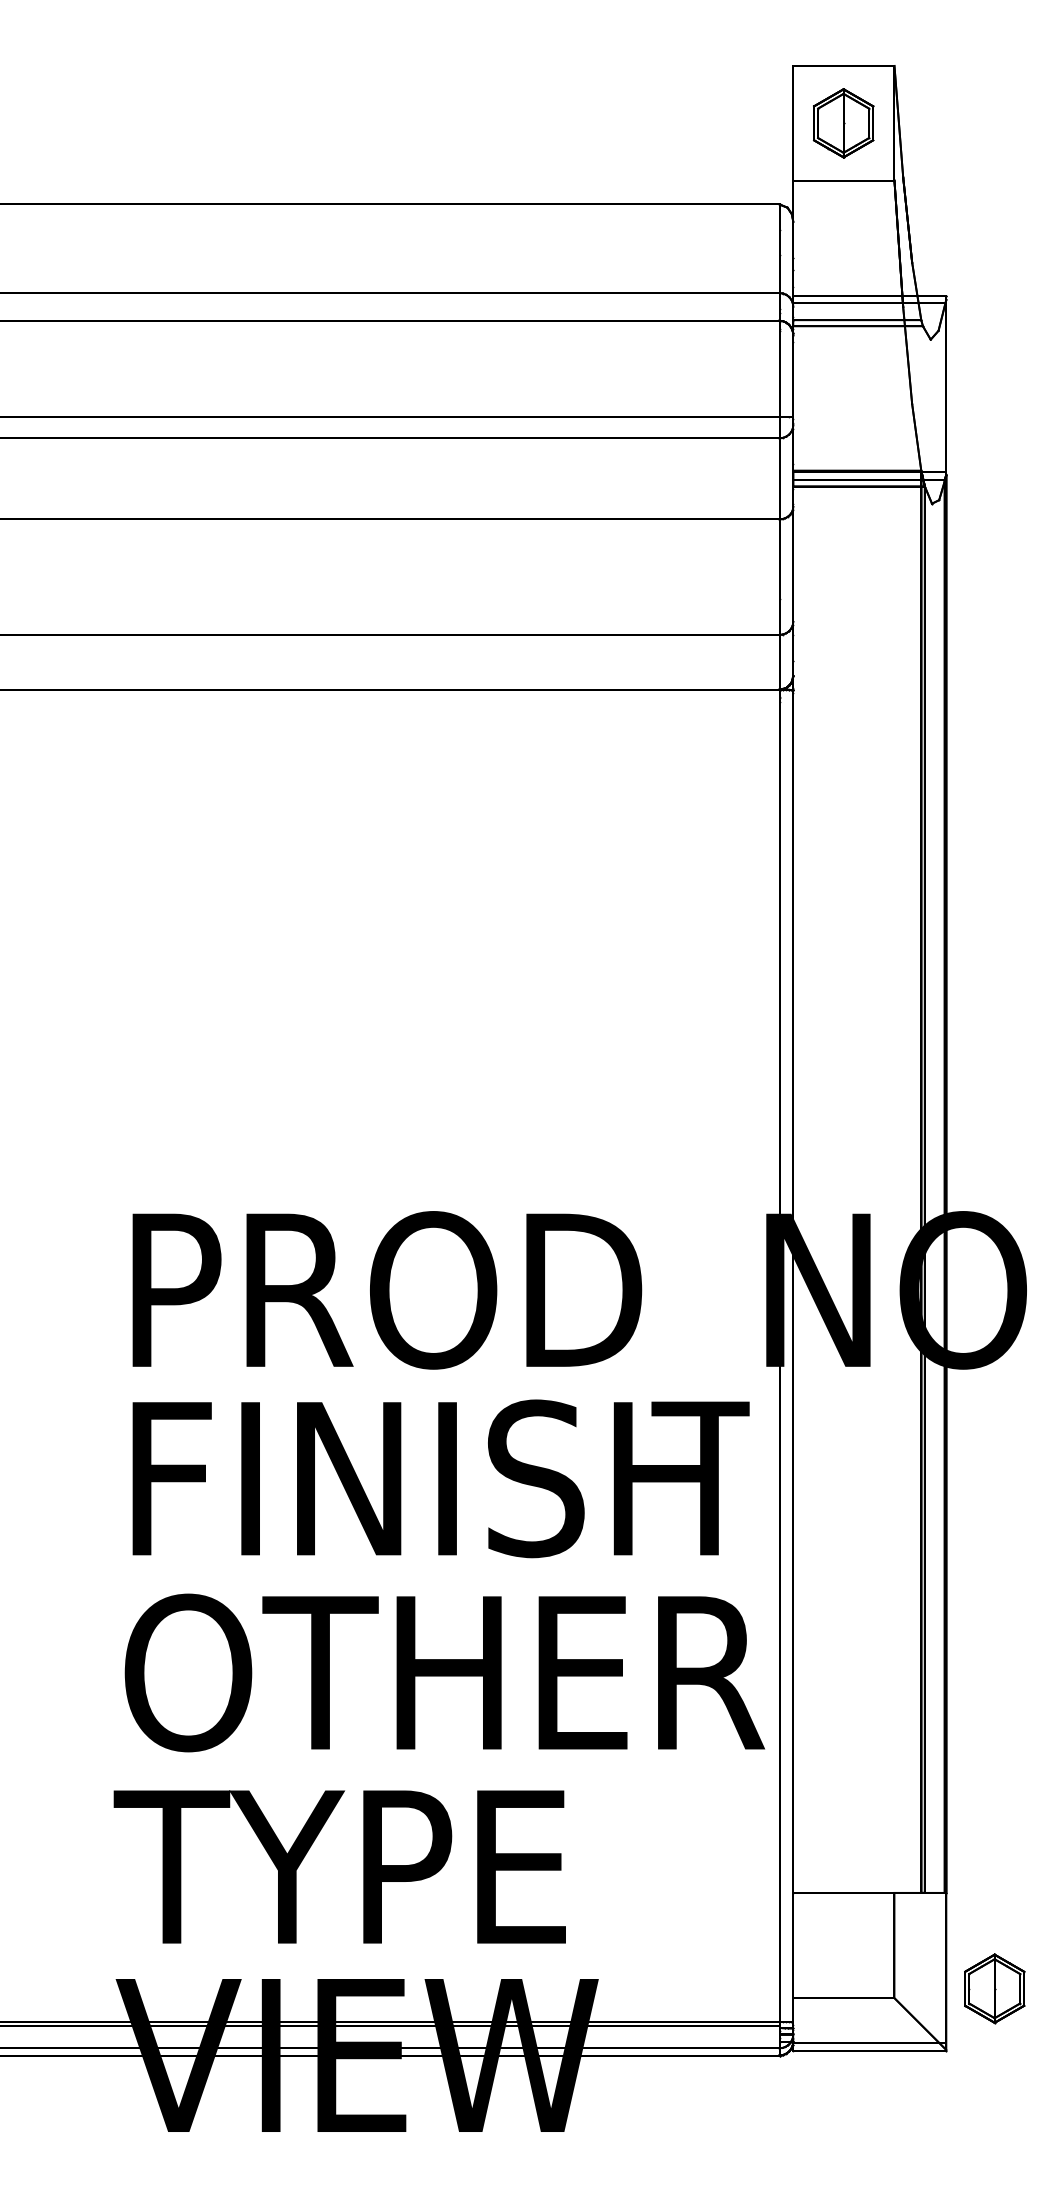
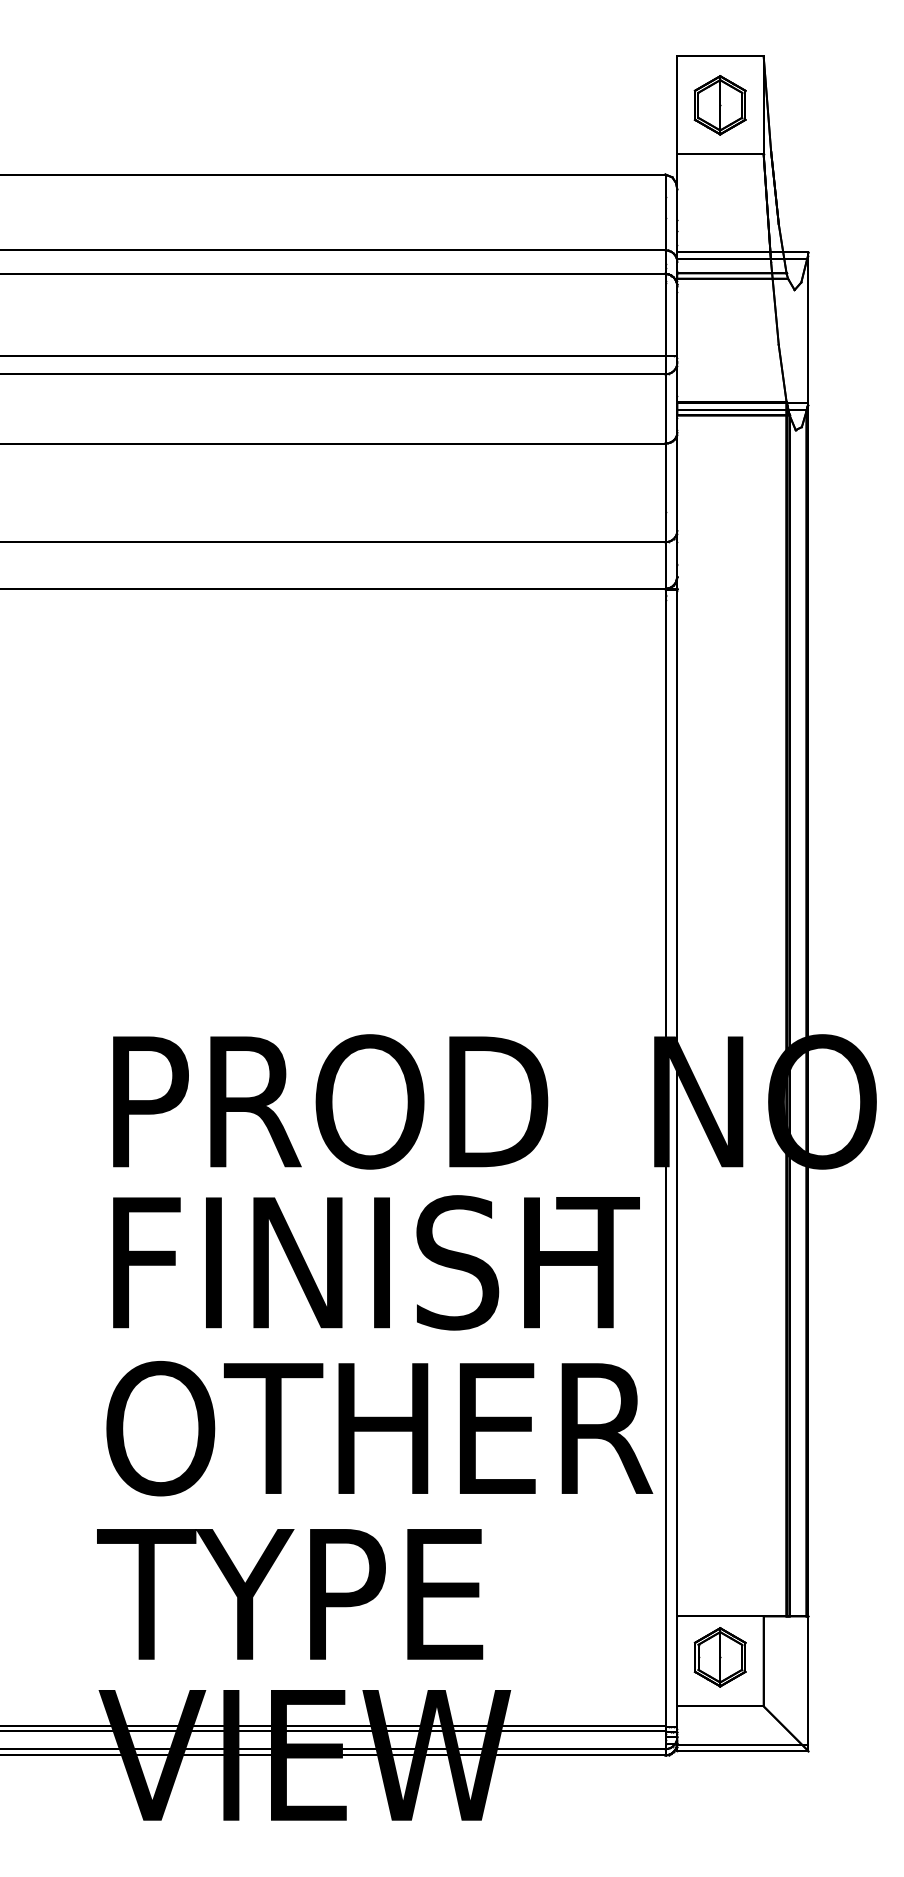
part: (993, 1988) -> (719, 1657), moved

